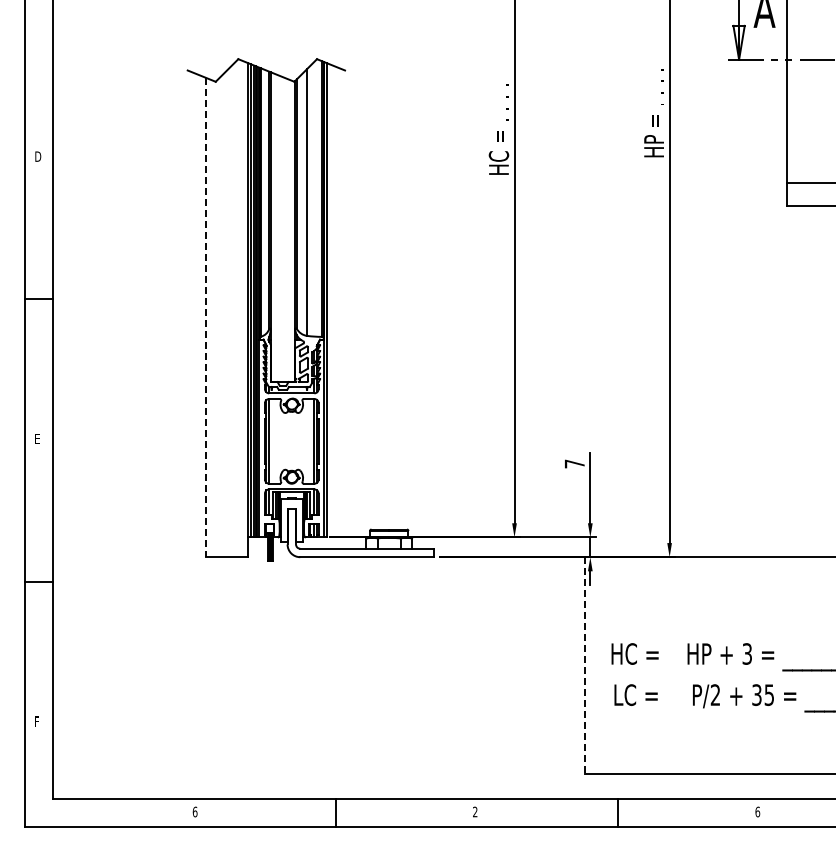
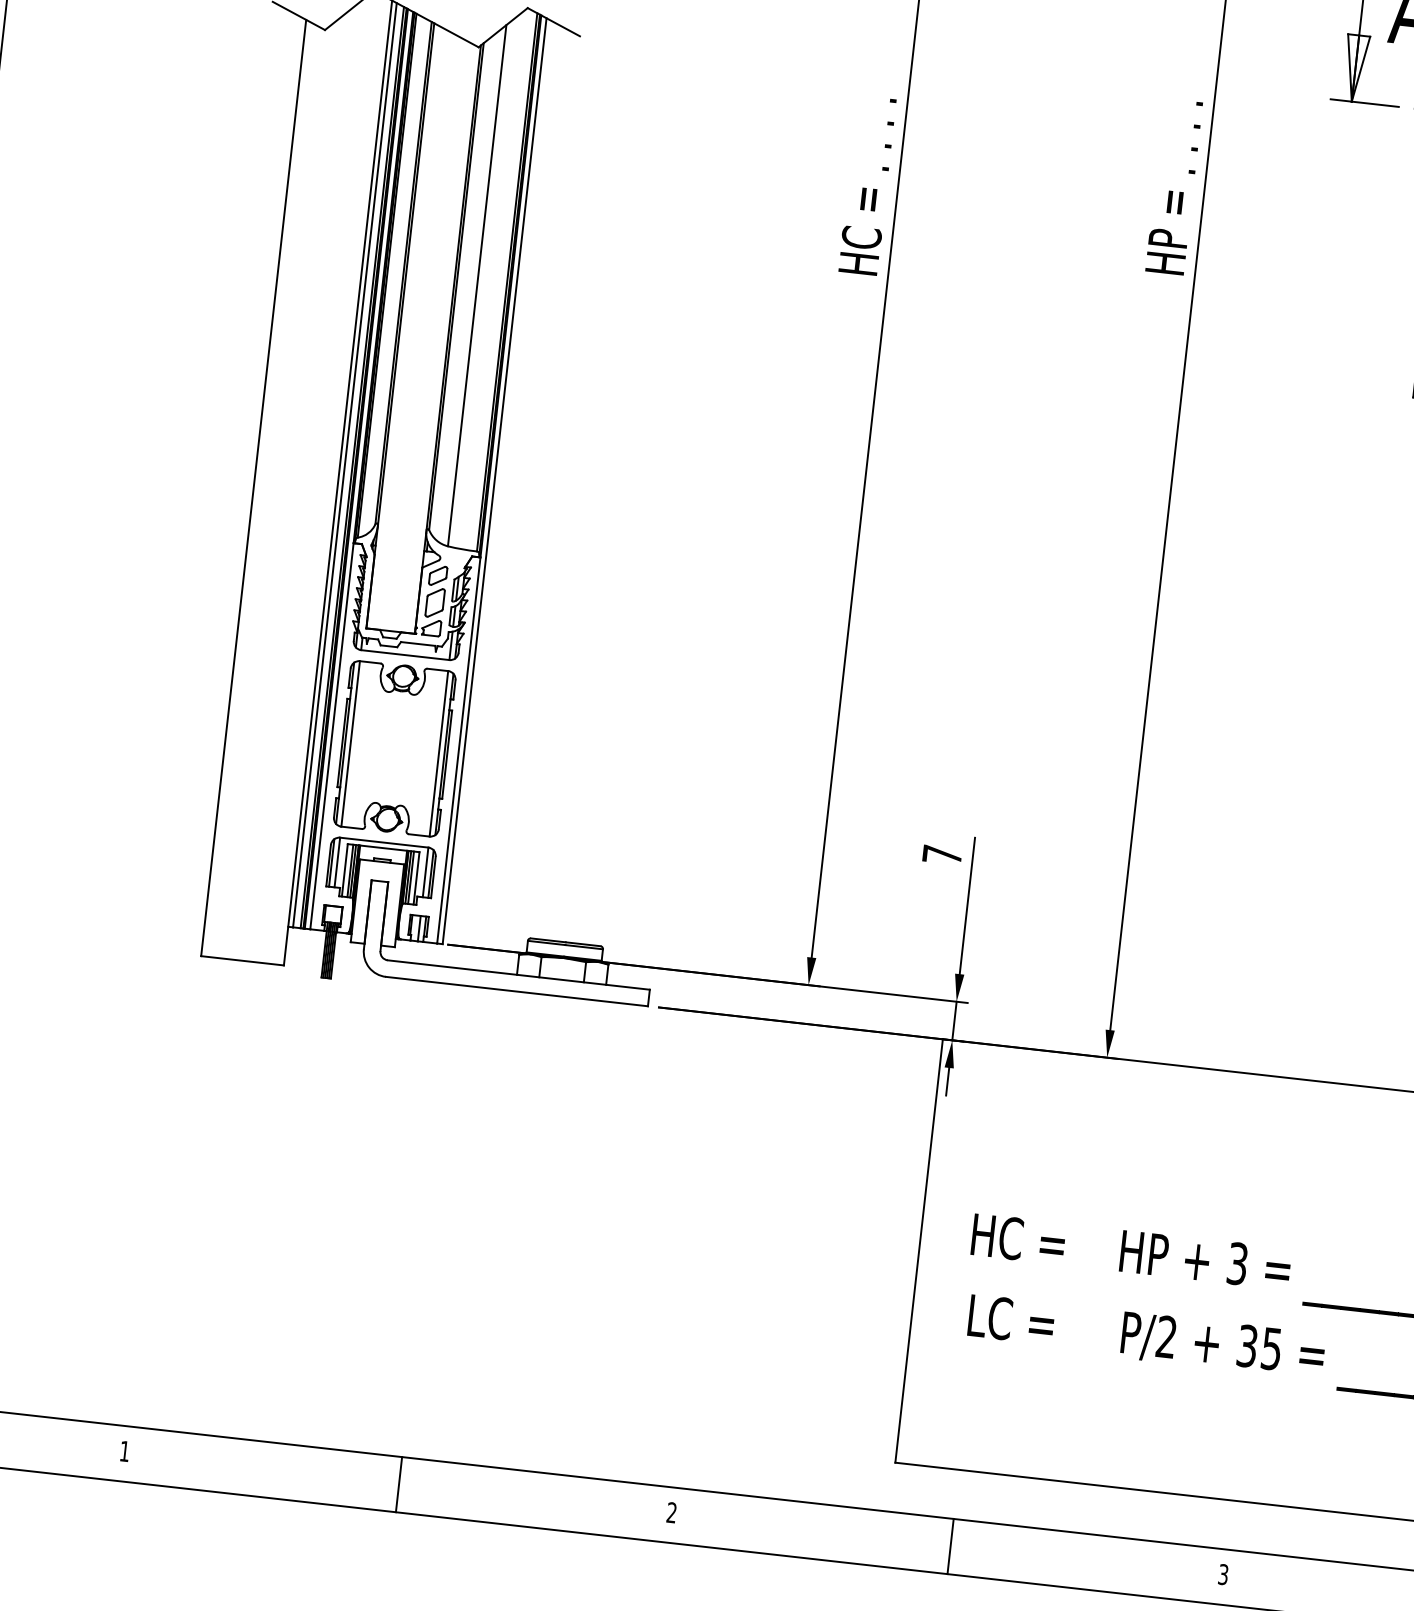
line: (205, 317) -> (253, 488), dashed -> solid
line: (585, 666) -> (918, 1252), dashed -> solid
text: (194, 811) -> (123, 1450), 6 -> 1
text: (757, 811) -> (1223, 1573), 6 -> 3

